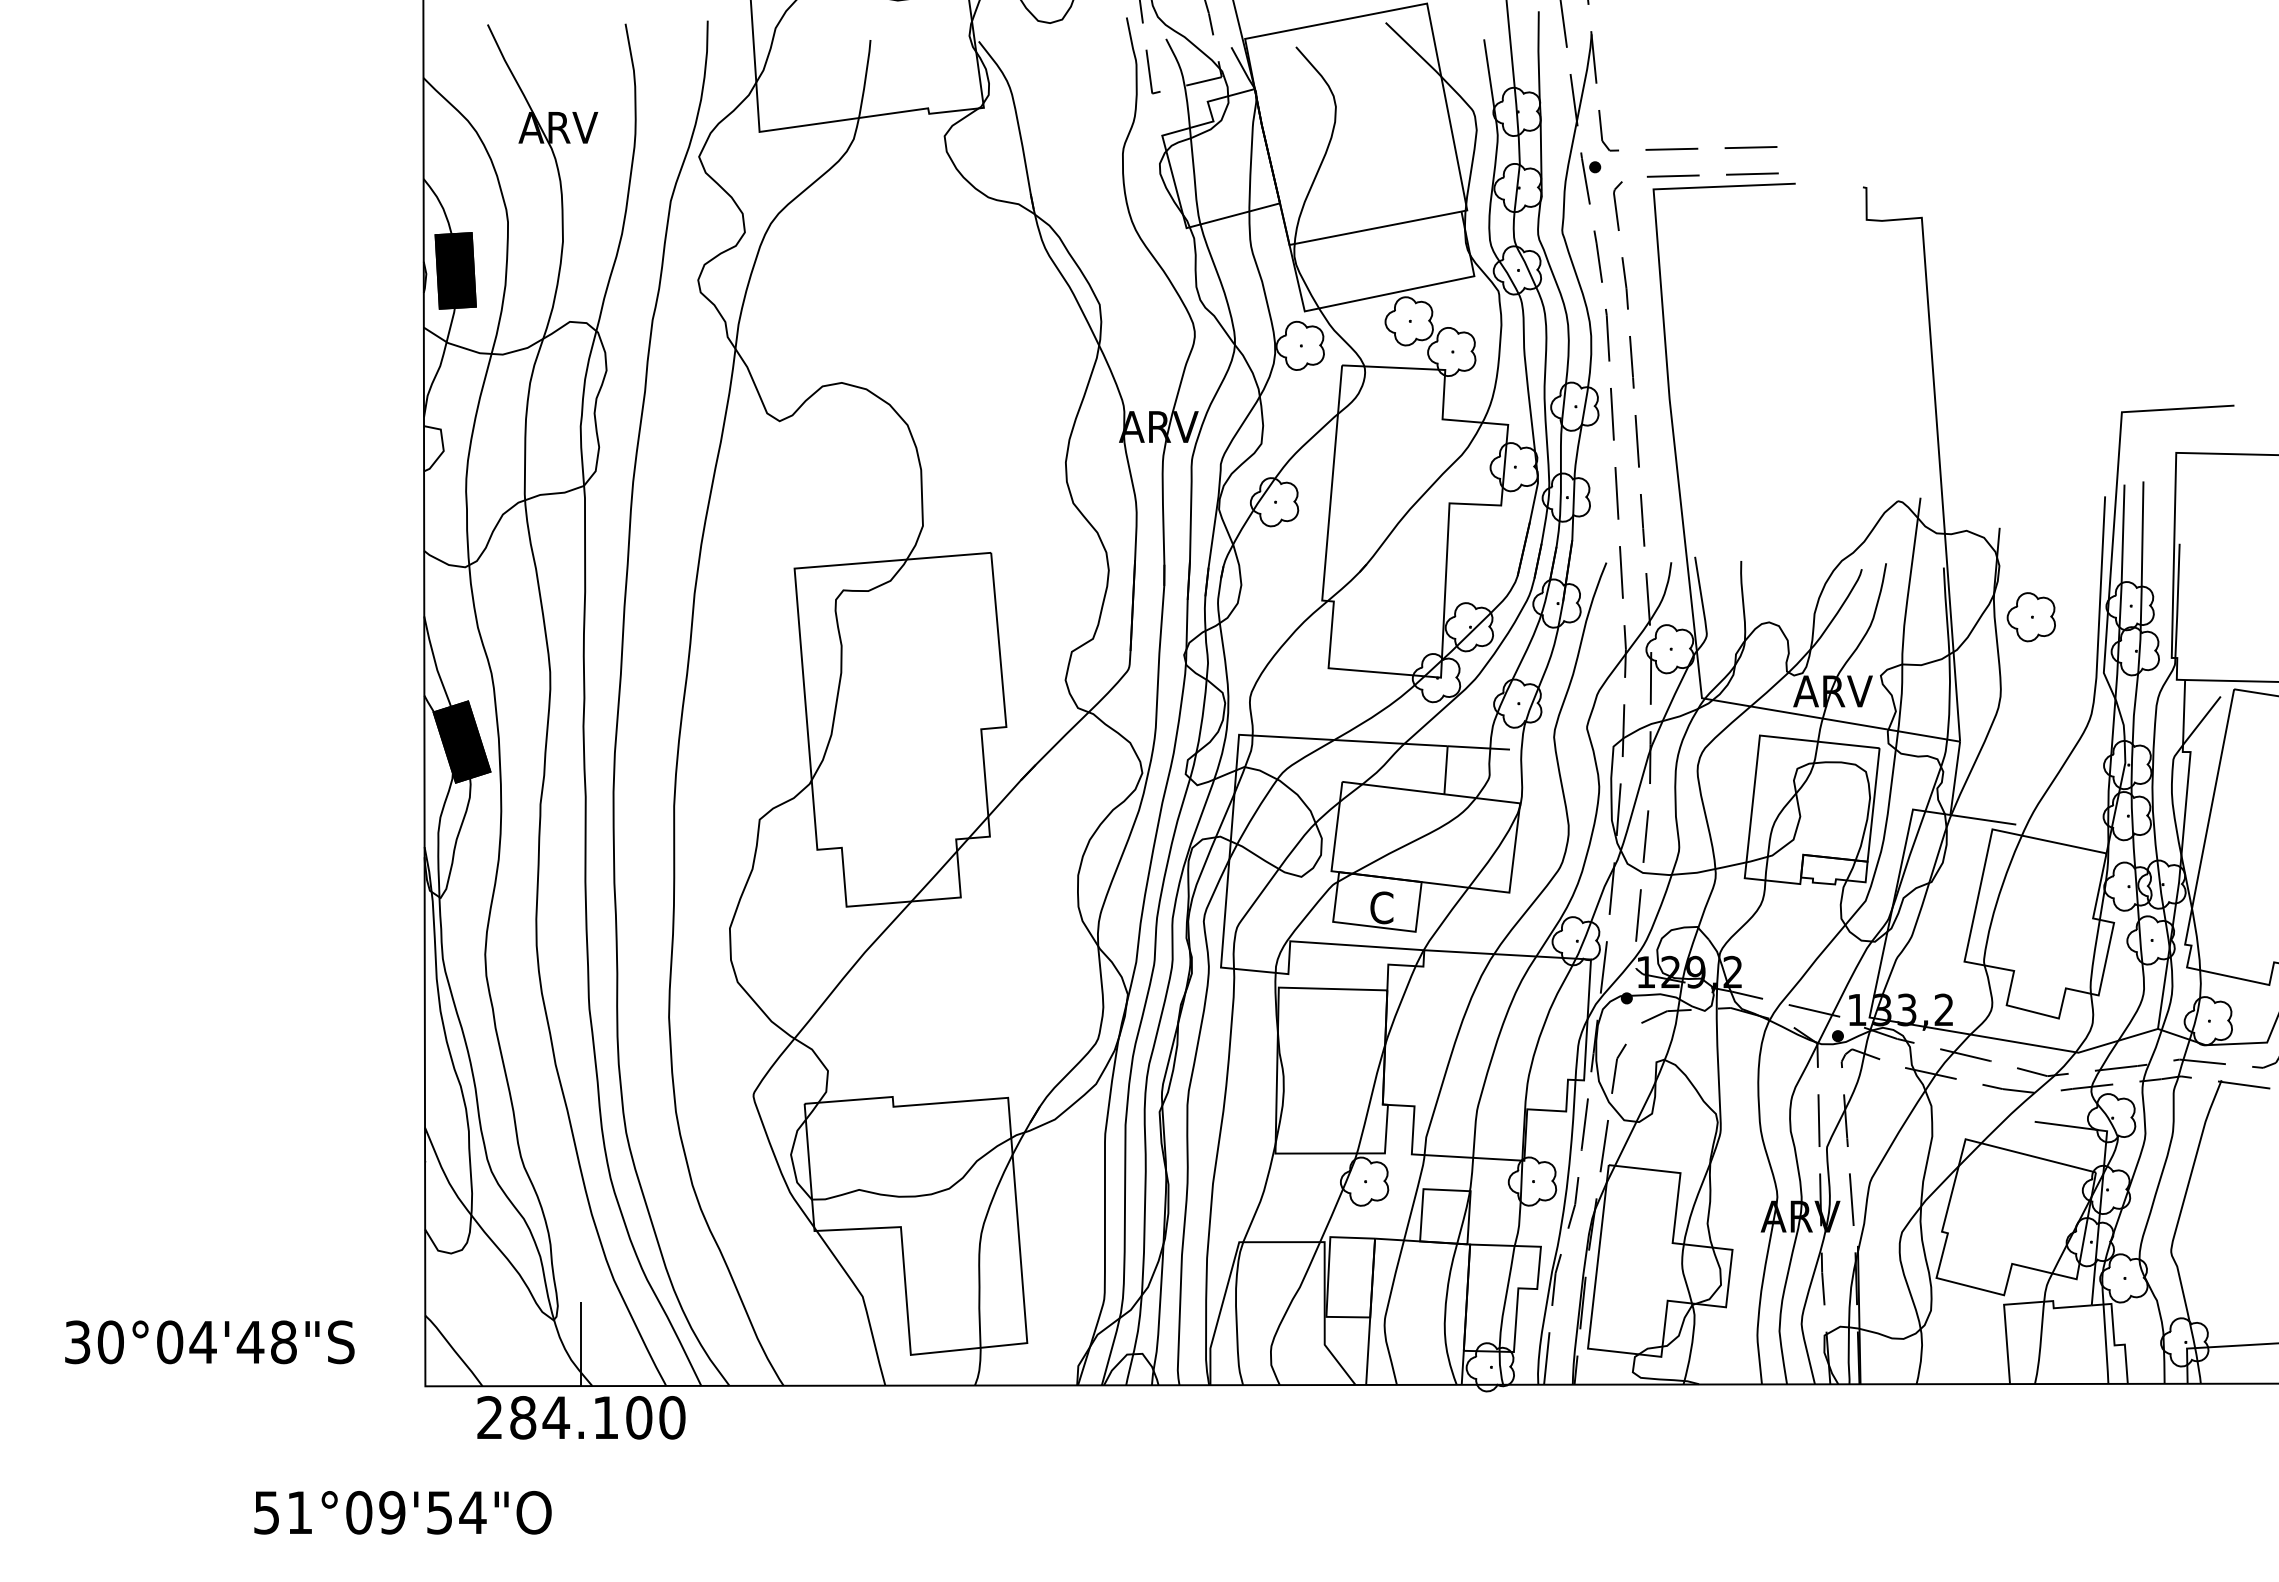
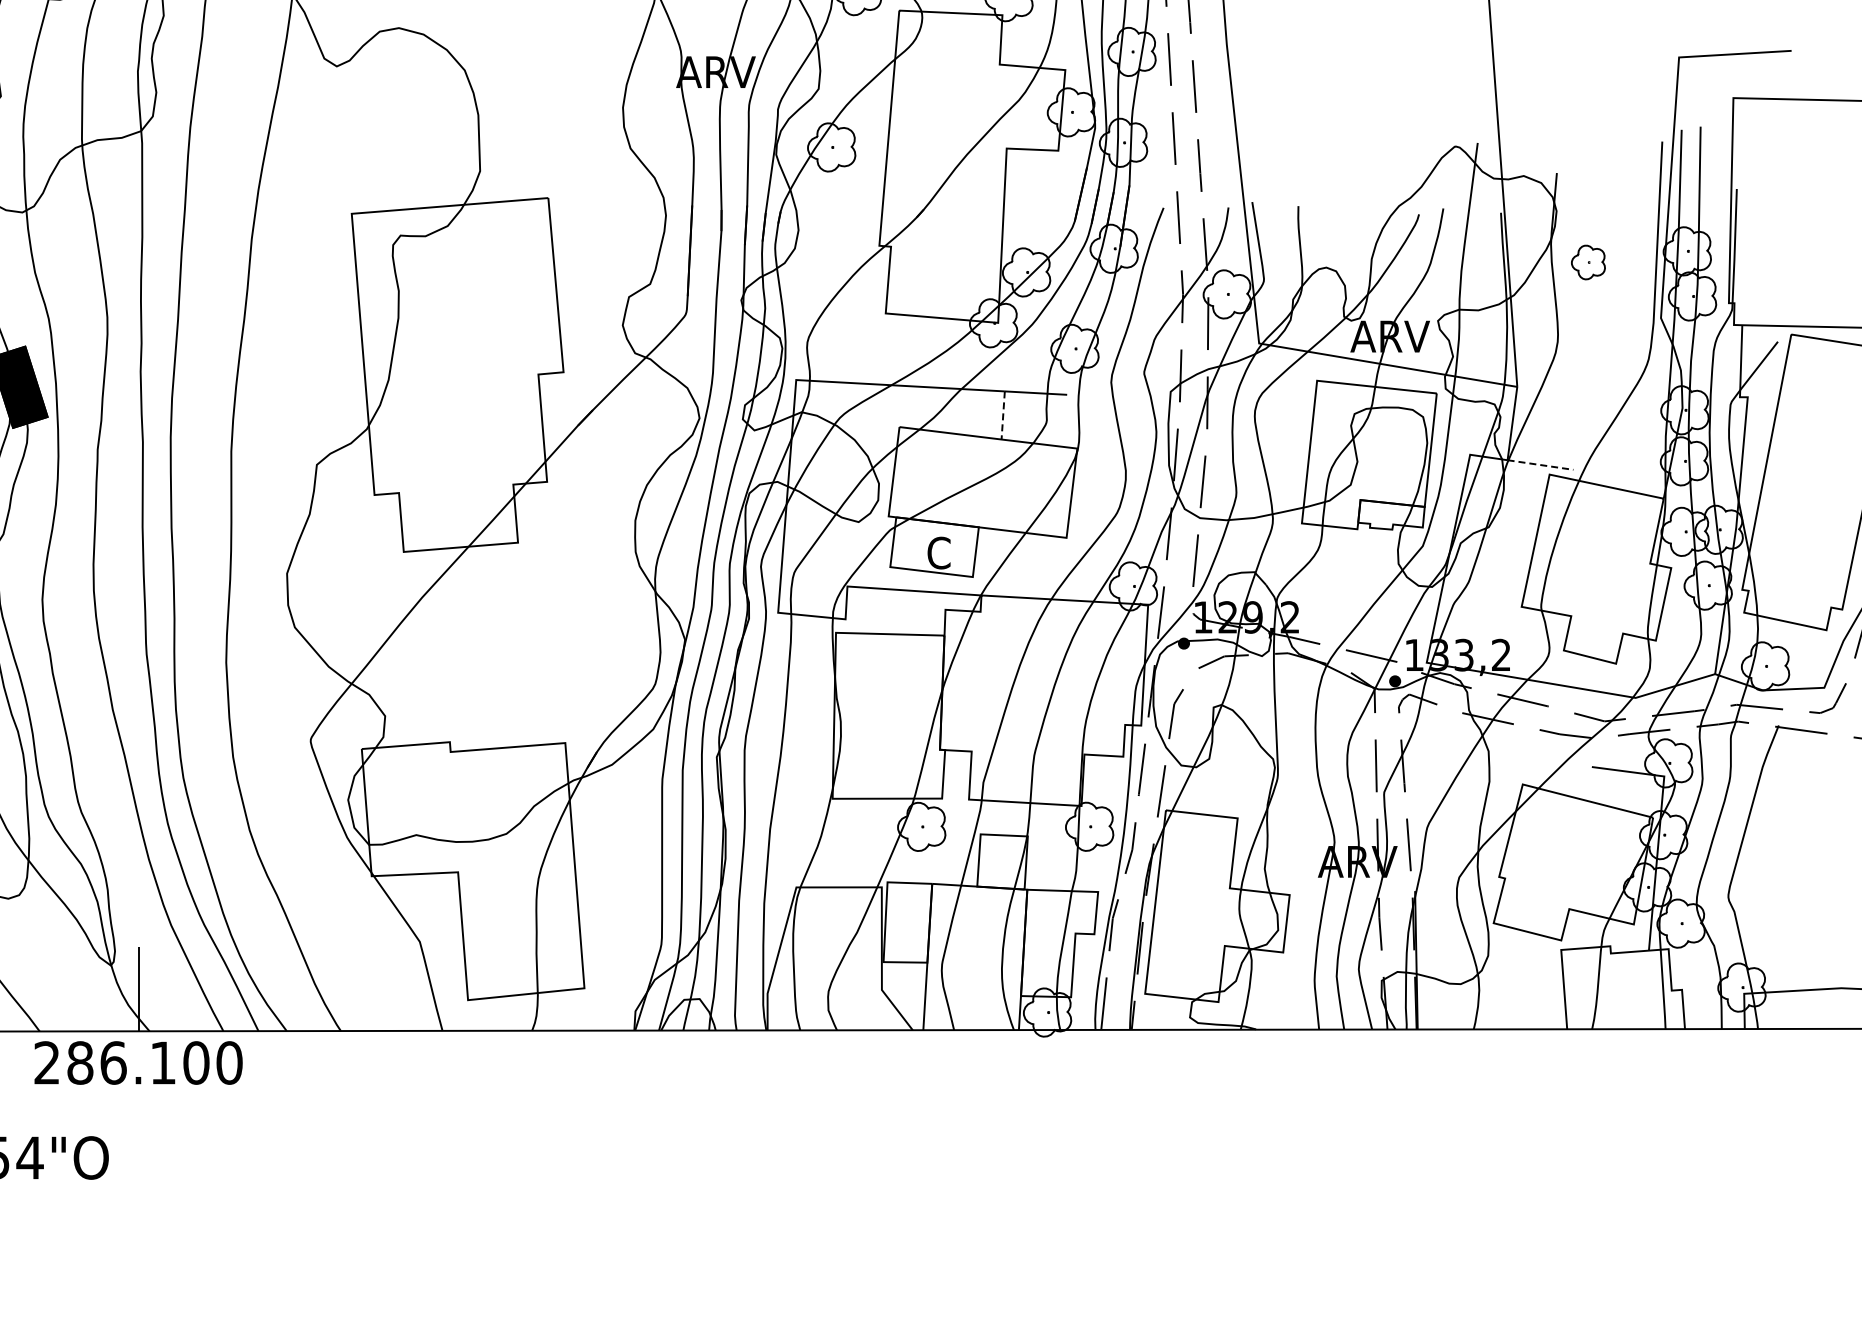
part: (2030, 617) -> (1587, 262), size x0.7
line: (1446, 770) -> (1003, 415), solid -> dashed
line: (1983, 819) -> (1540, 464), solid -> dashed
text: (556, 1417) -> (113, 1062), 284.100 -> 286.100

